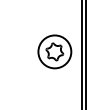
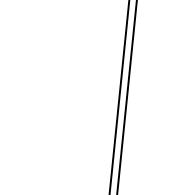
part: (54, 51) -> (65, 93), removed

